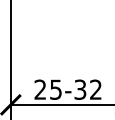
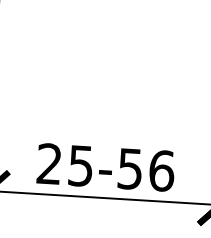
text: (88, 89) -> (146, 169), 25-32 -> 25-56

